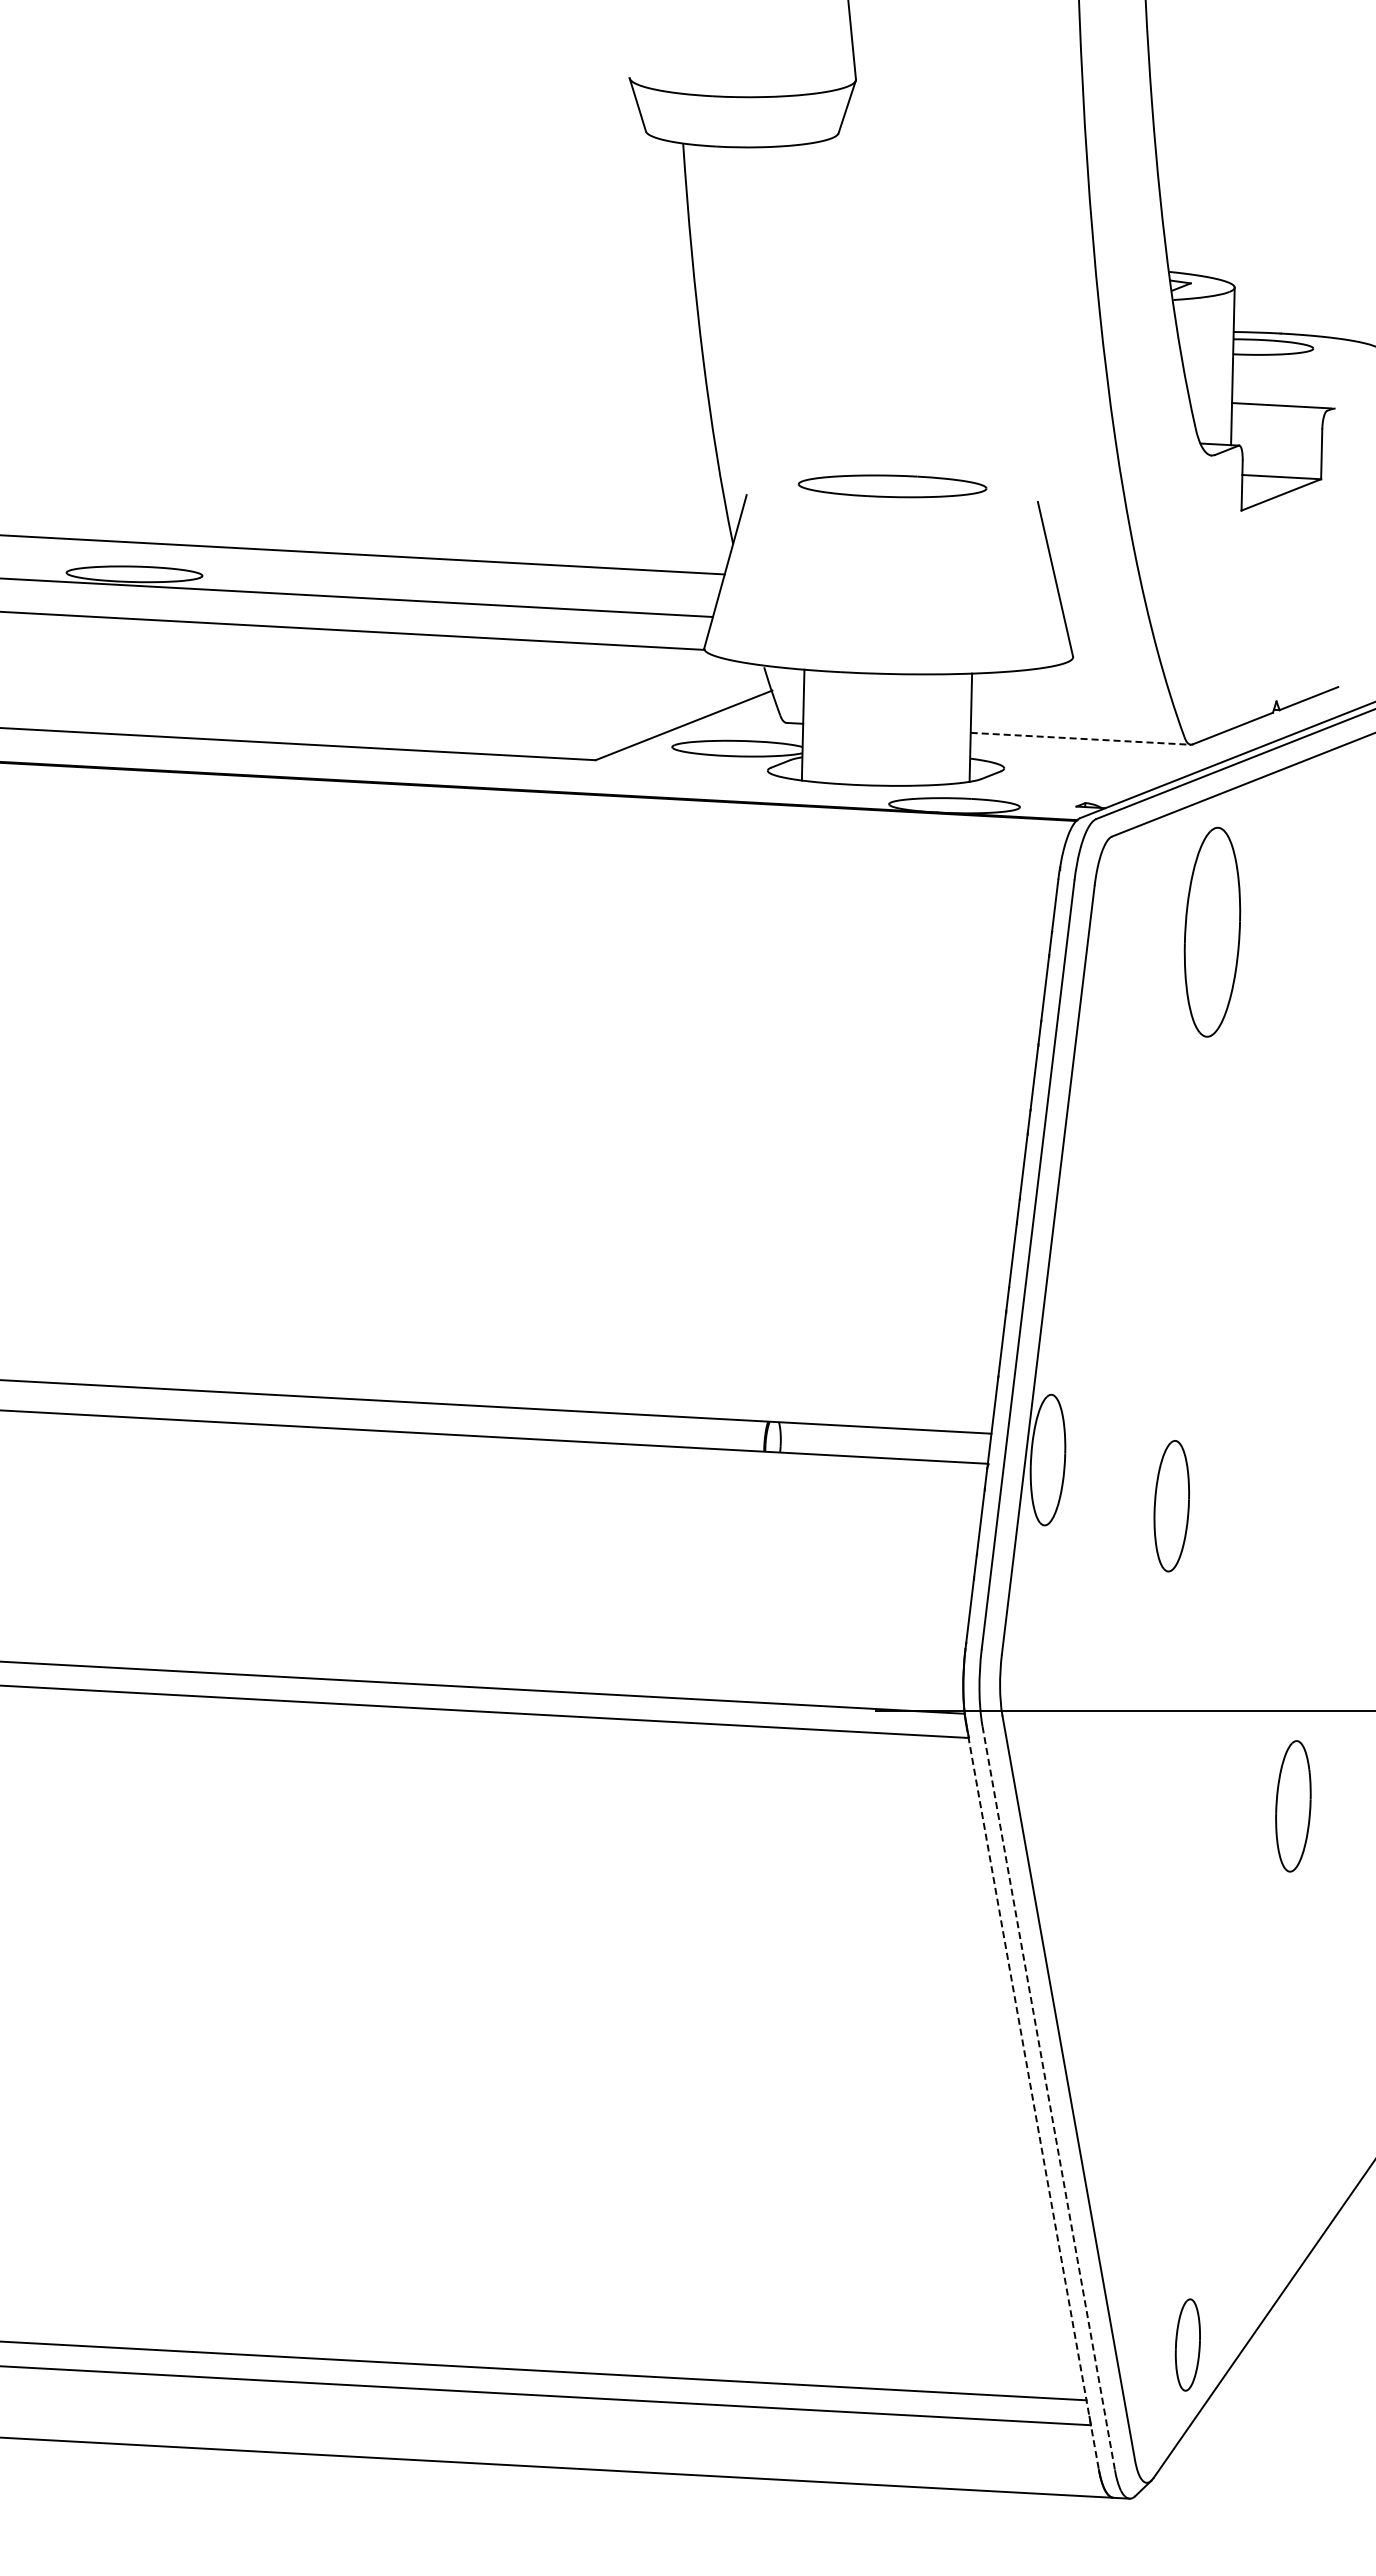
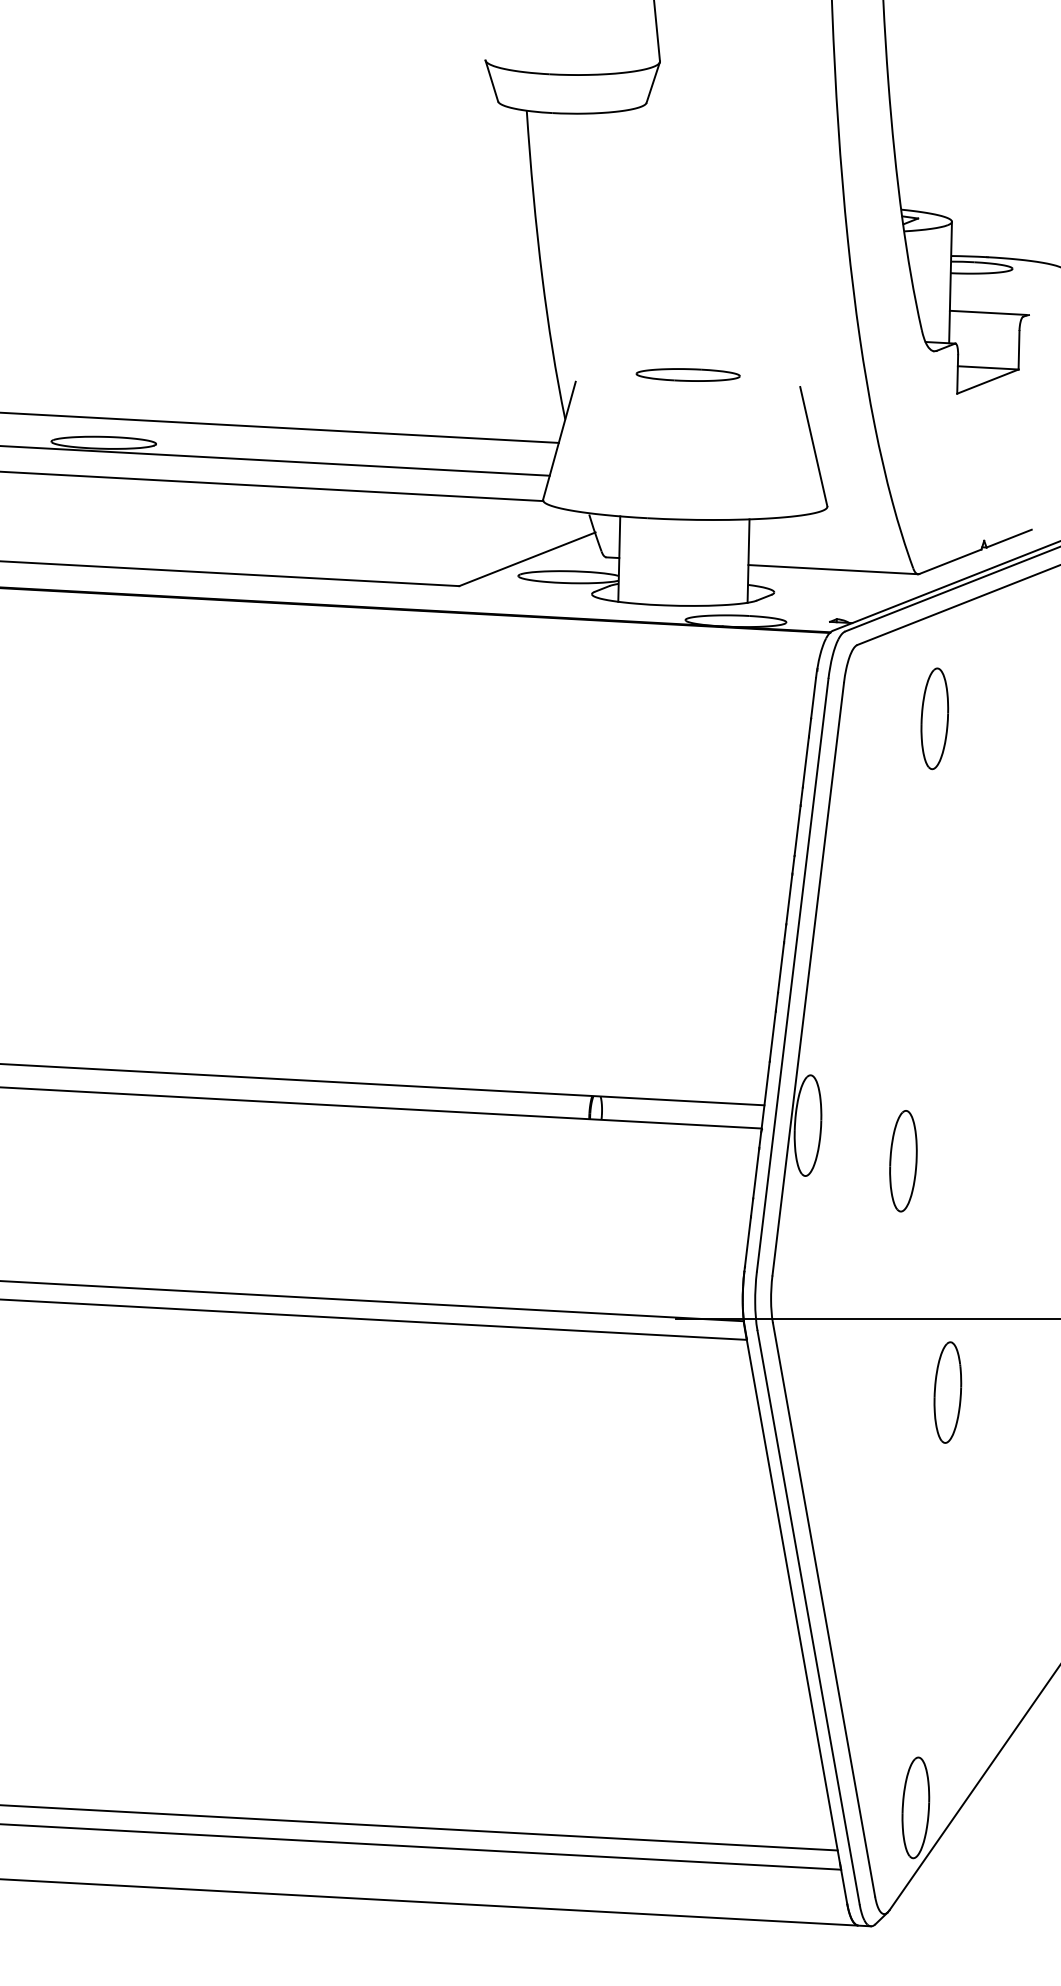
part: (892, 486) -> (688, 375), size x0.71
line: (1081, 738) -> (833, 569), dashed -> solid
part: (1212, 932) -> (934, 718), size x0.62
part: (1293, 1806) -> (947, 1392), moved
line: (1032, 2097) -> (796, 1617), dashed -> solid
line: (1048, 2098) -> (808, 1617), dashed -> solid
part: (1187, 2344) -> (915, 1807), size x1.43

